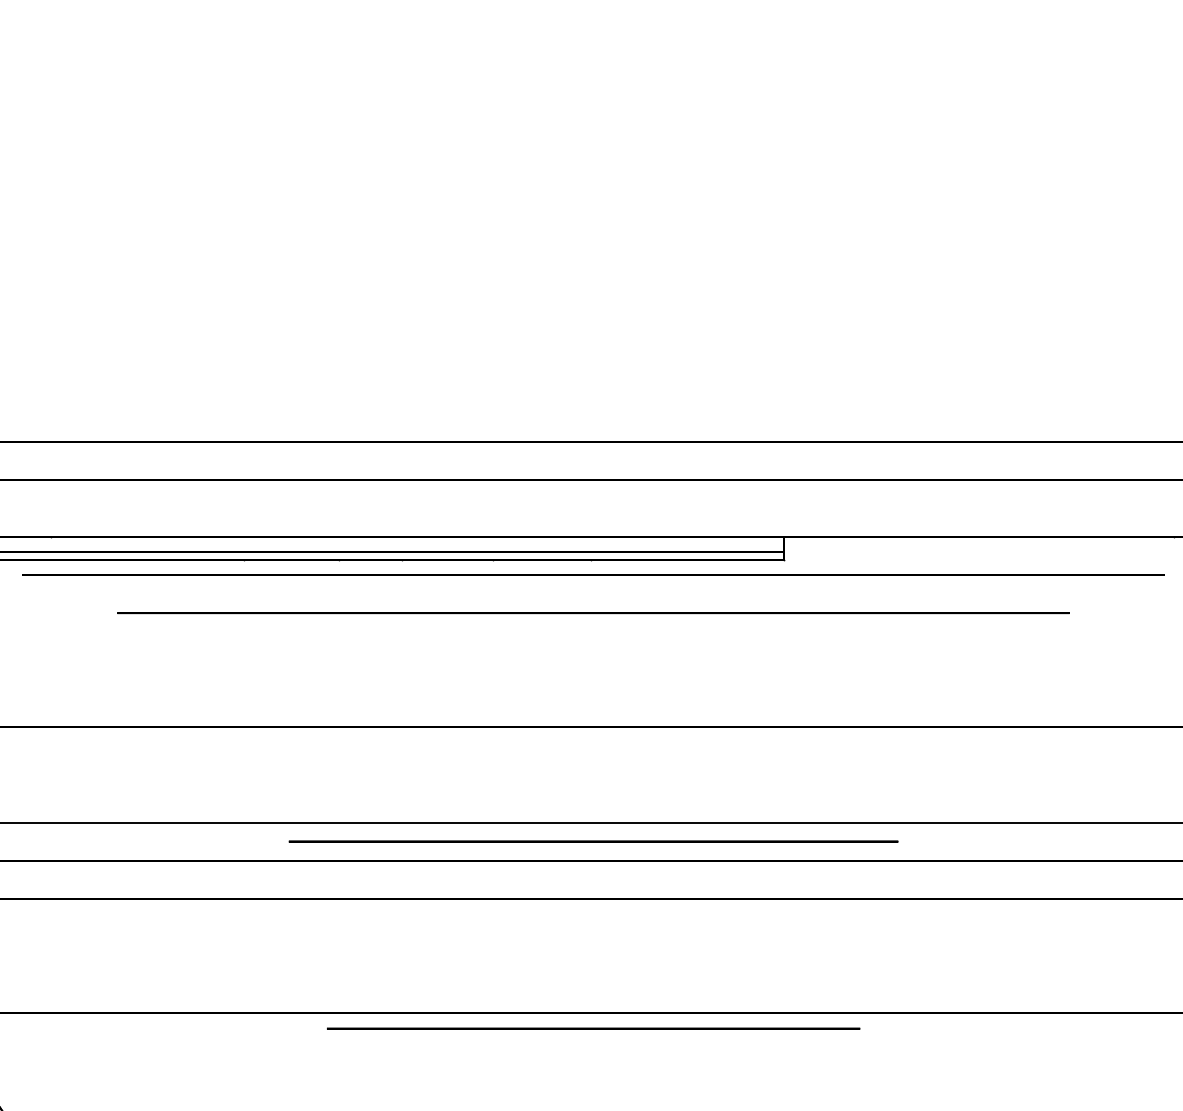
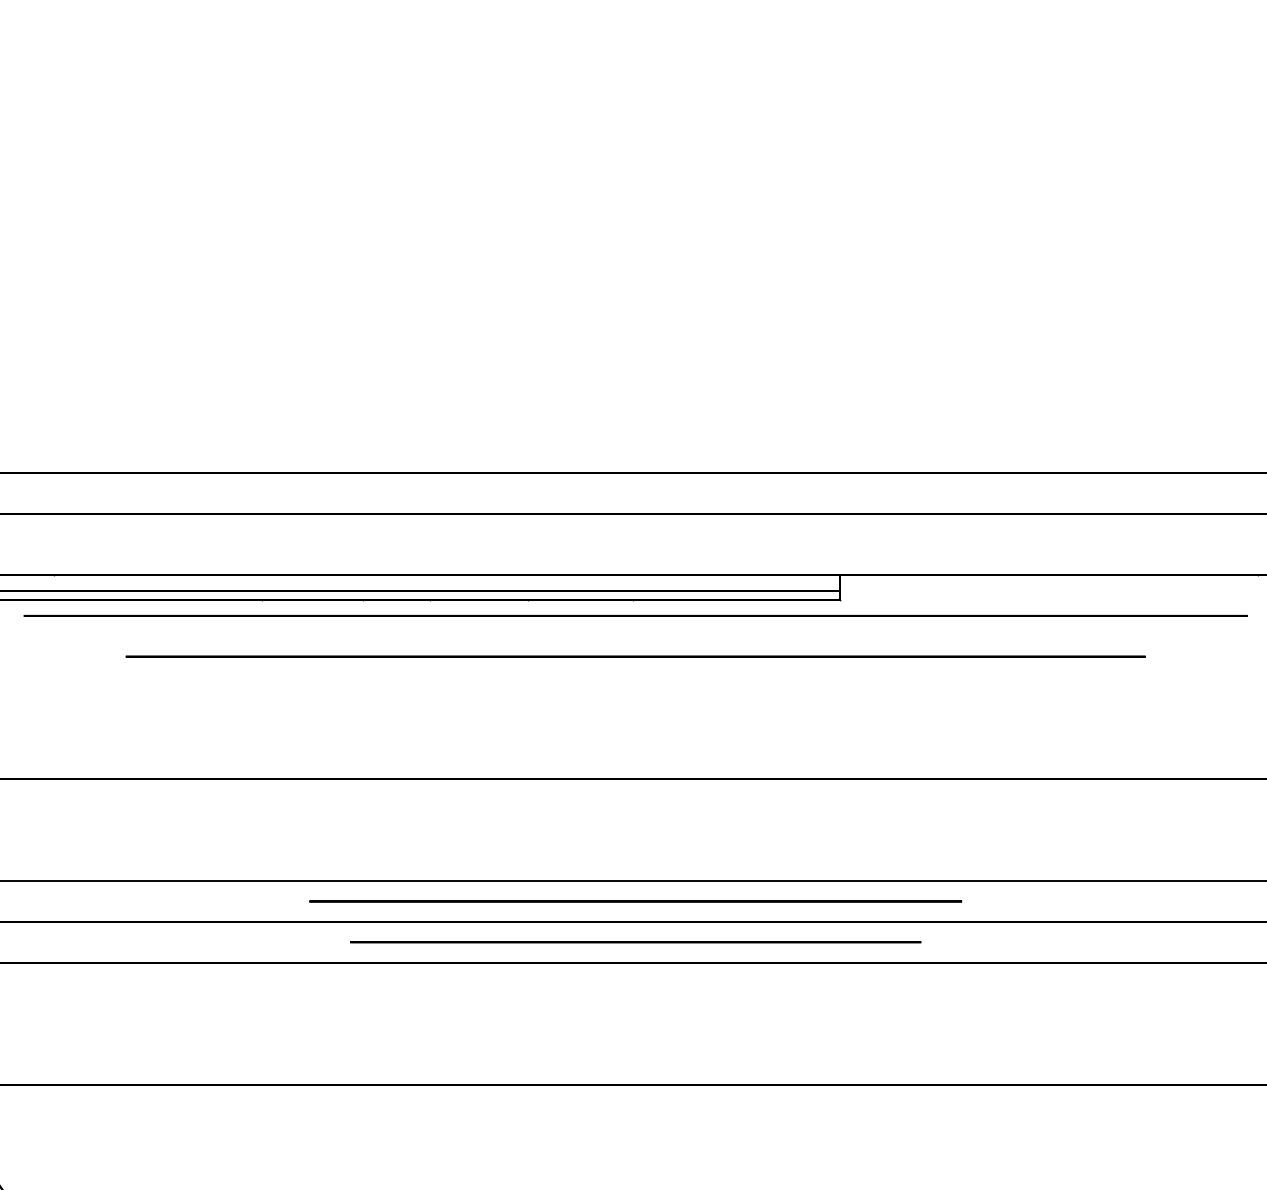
circle: (593, 1028) -> (635, 942), moved

